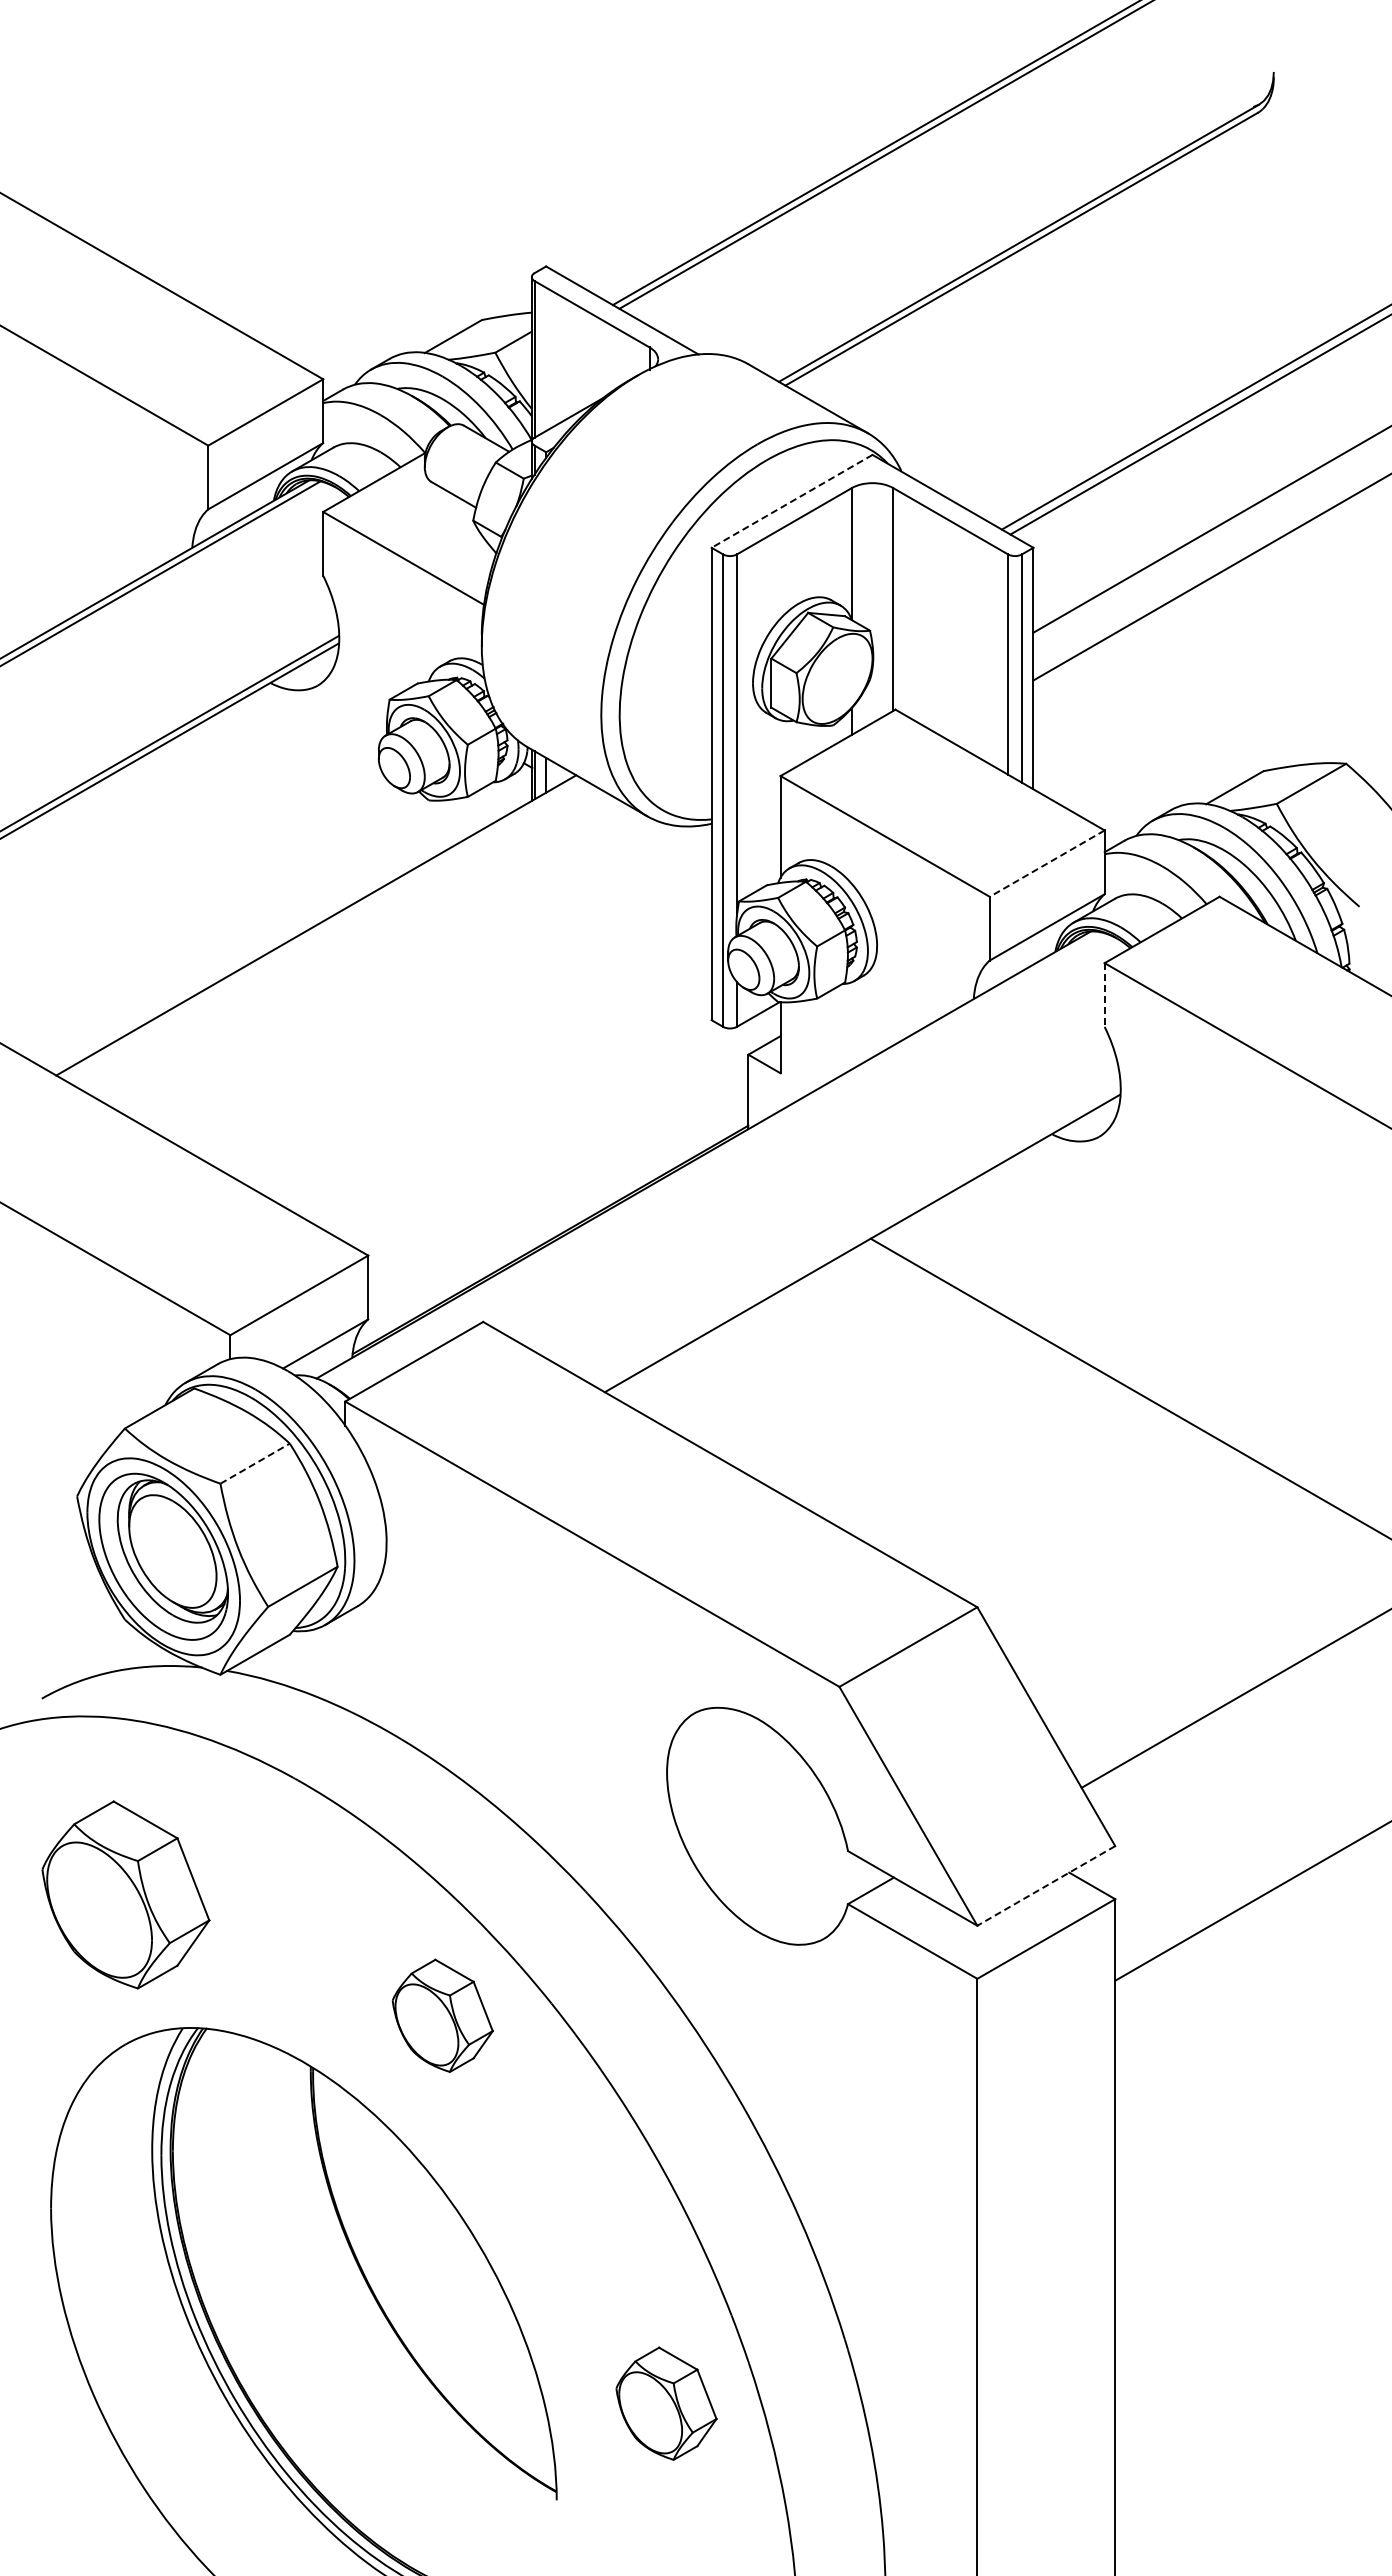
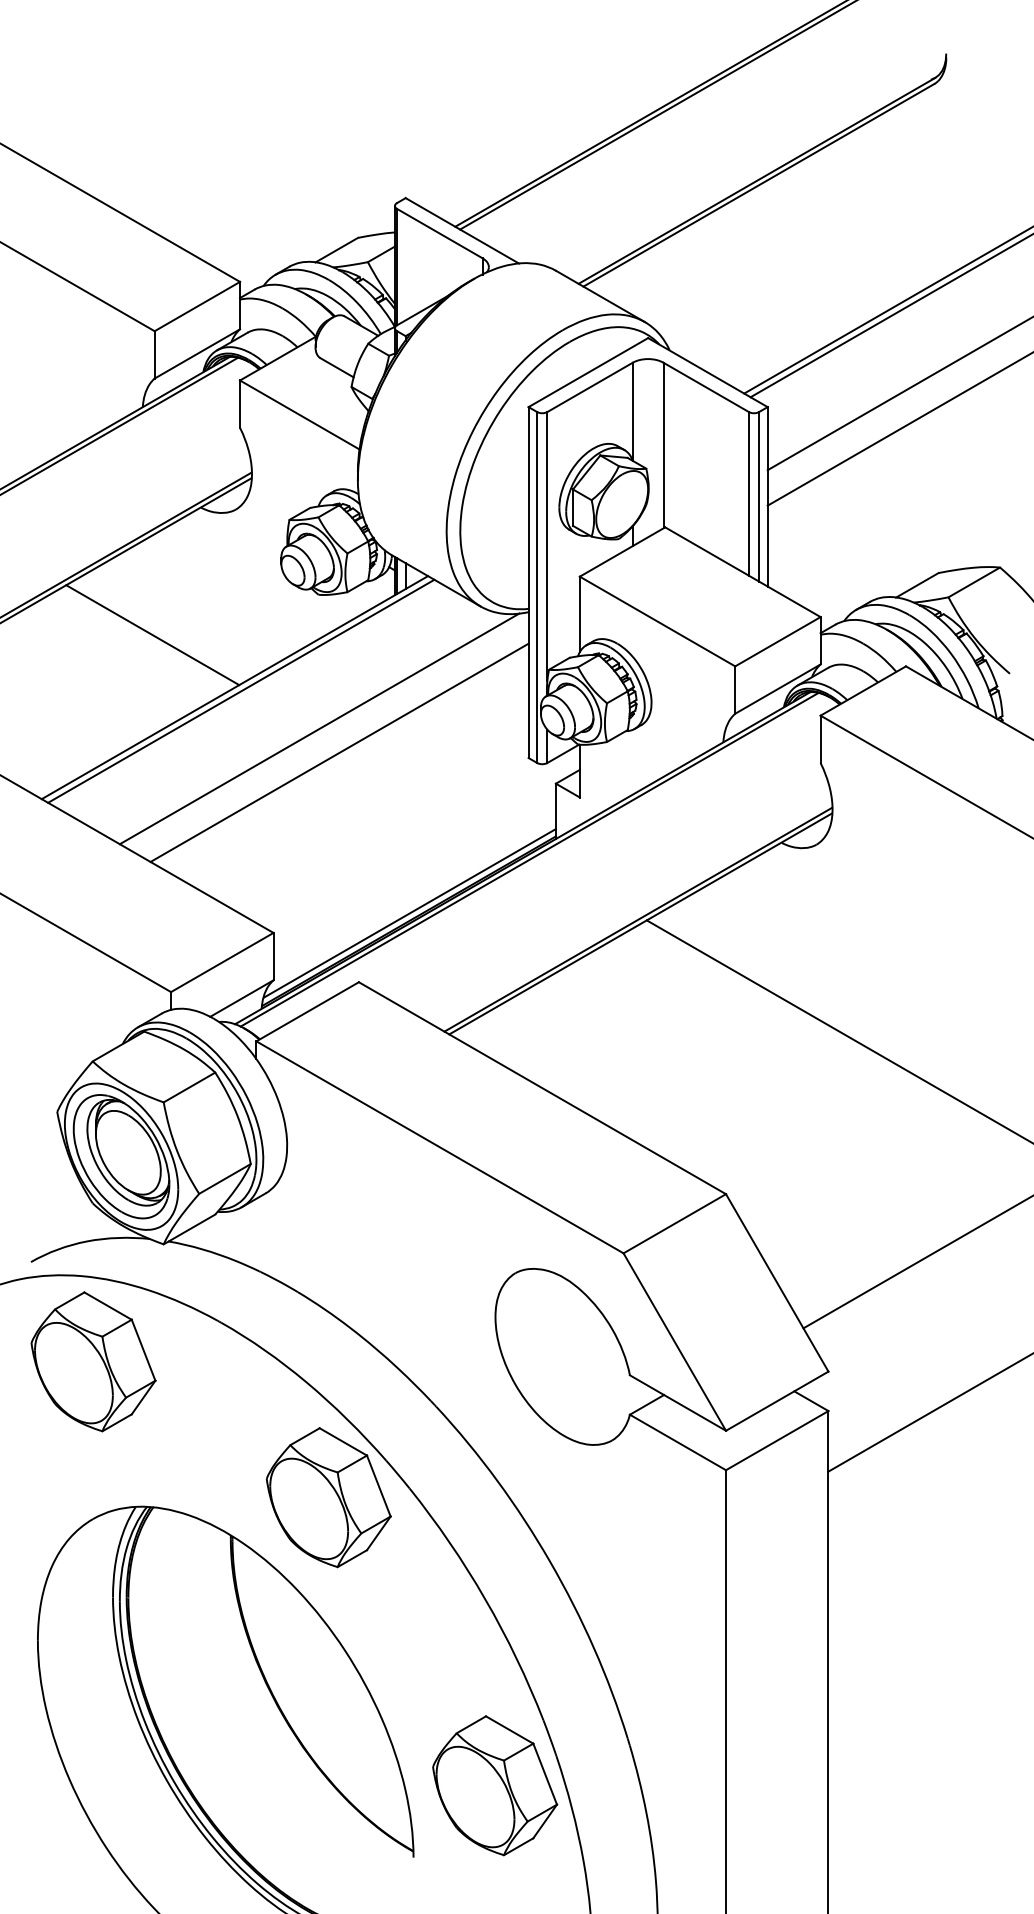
line: (792, 501) -> (588, 372), dashed -> solid
line: (205, 854) -> (152, 634), added
line: (1046, 863) -> (777, 641), dashed -> solid
line: (324, 930) -> (241, 691), added
line: (430, 980) -> (319, 728), added
line: (1104, 995) -> (820, 739), dashed -> solid
line: (456, 1013) -> (339, 753), added
line: (712, 1156) -> (529, 859), added
line: (551, 1228) -> (409, 912), added
line: (859, 1237) -> (638, 919), added
line: (255, 1463) -> (189, 1087), dashed -> solid
line: (1046, 1885) -> (777, 1400), dashed -> solid
part: (125, 1894) -> (93, 1361), moved
part: (442, 2015) -> (328, 1497), size x1.67
part: (666, 2403) -> (495, 1785), size x1.67

